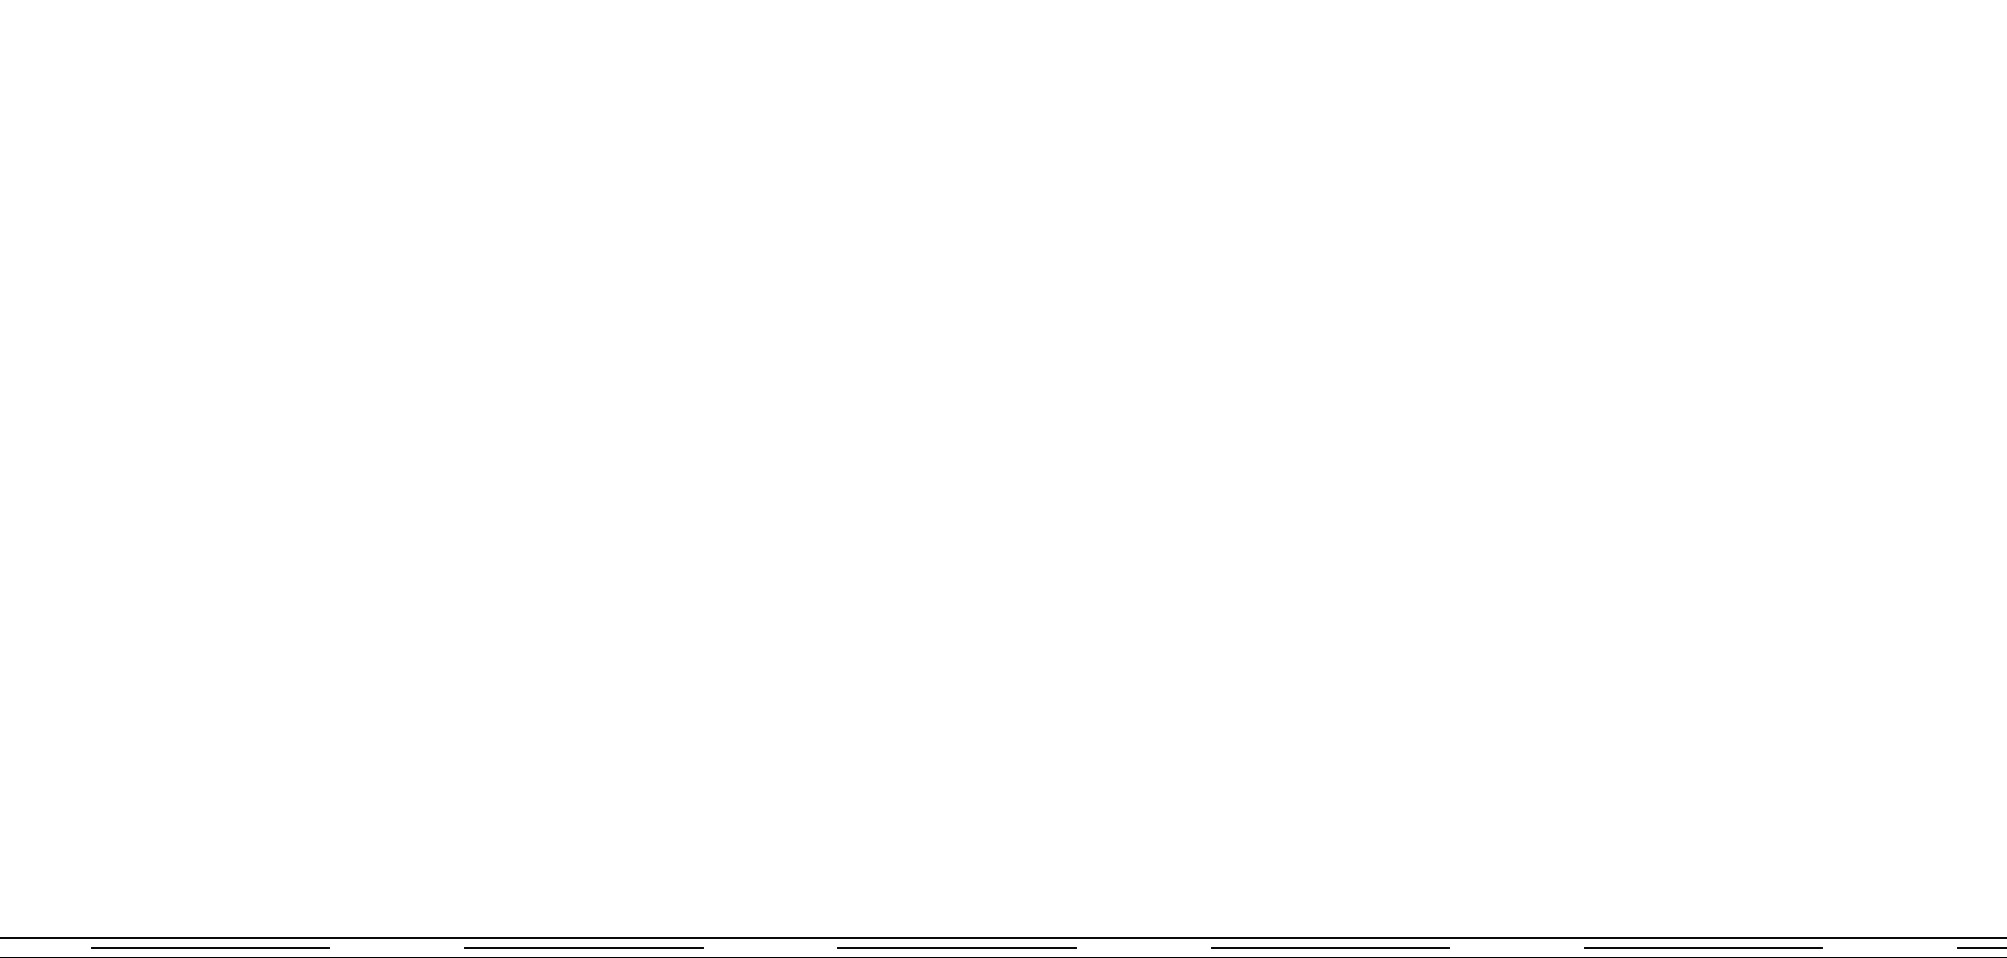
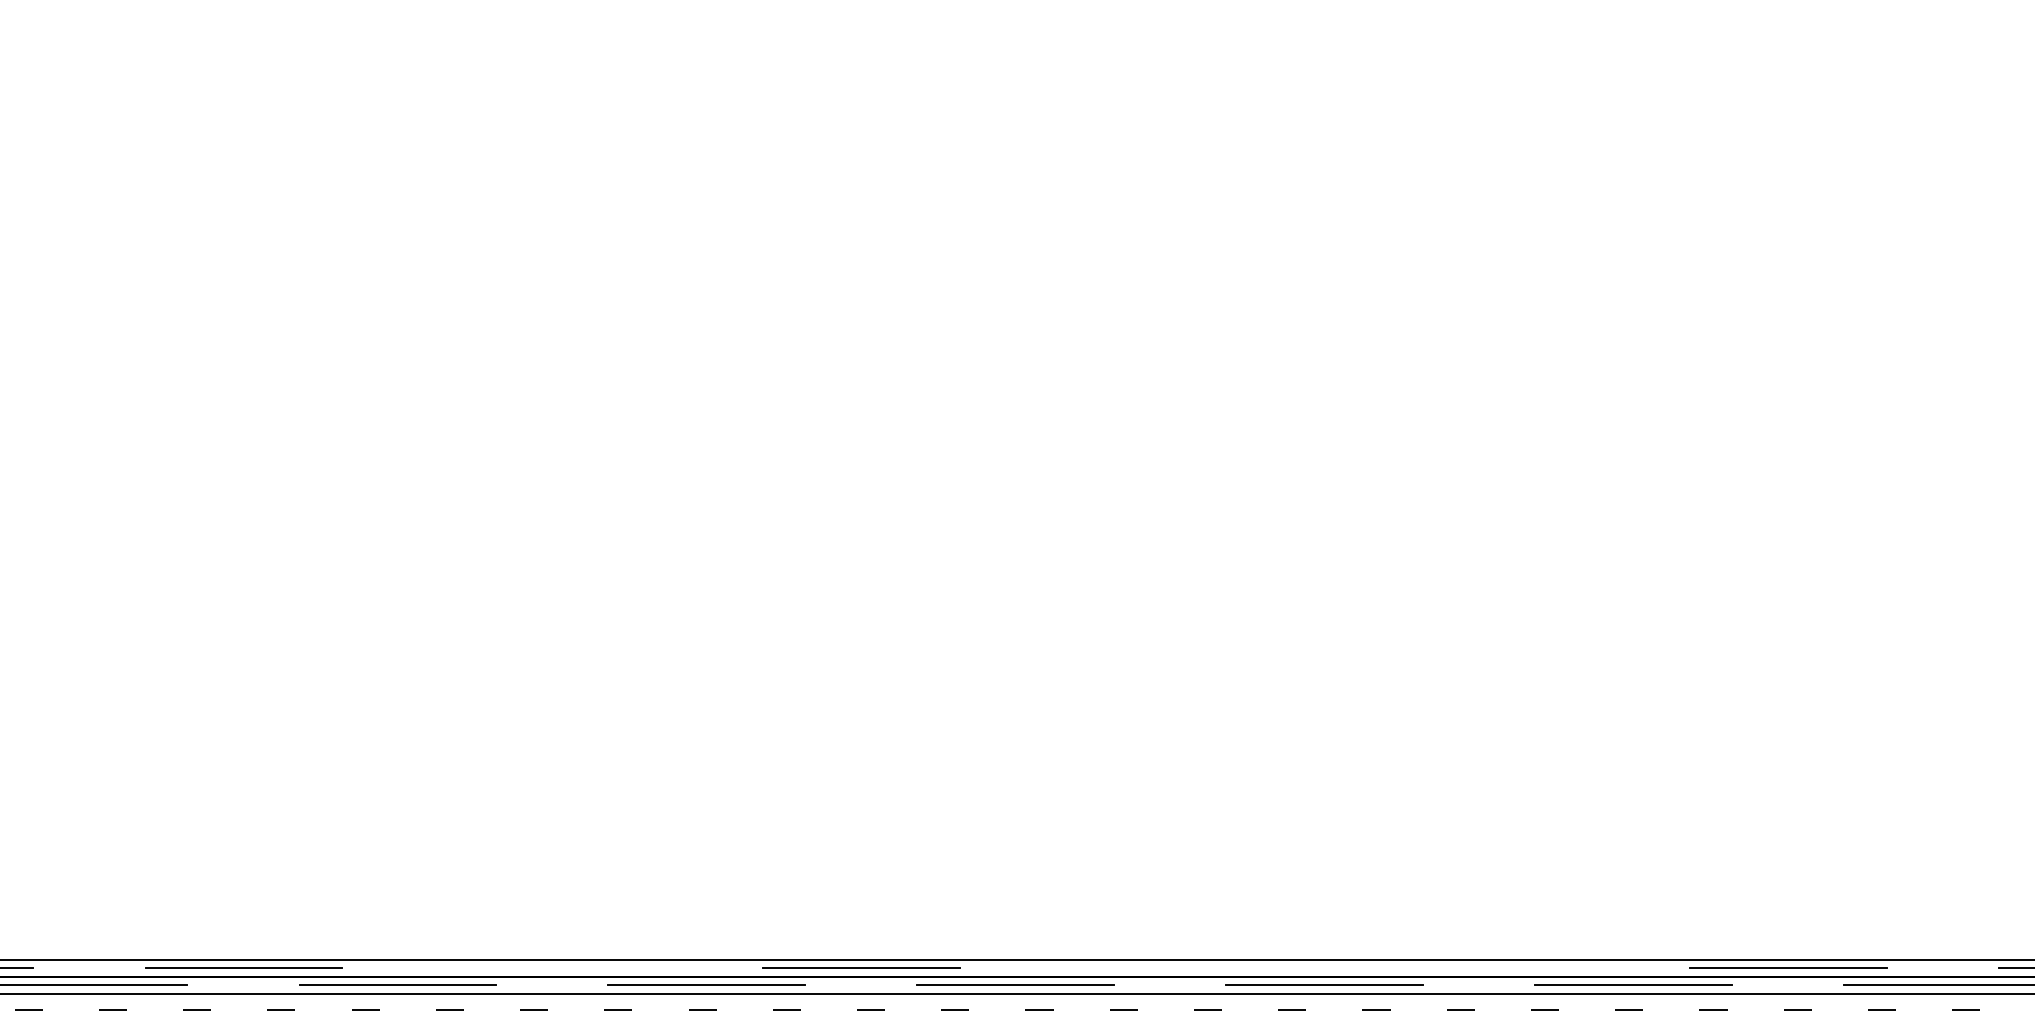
line: (210, 948) -> (552, 968), removed
line: (957, 948) -> (1170, 968), removed
line: (1330, 948) -> (1479, 968), removed

